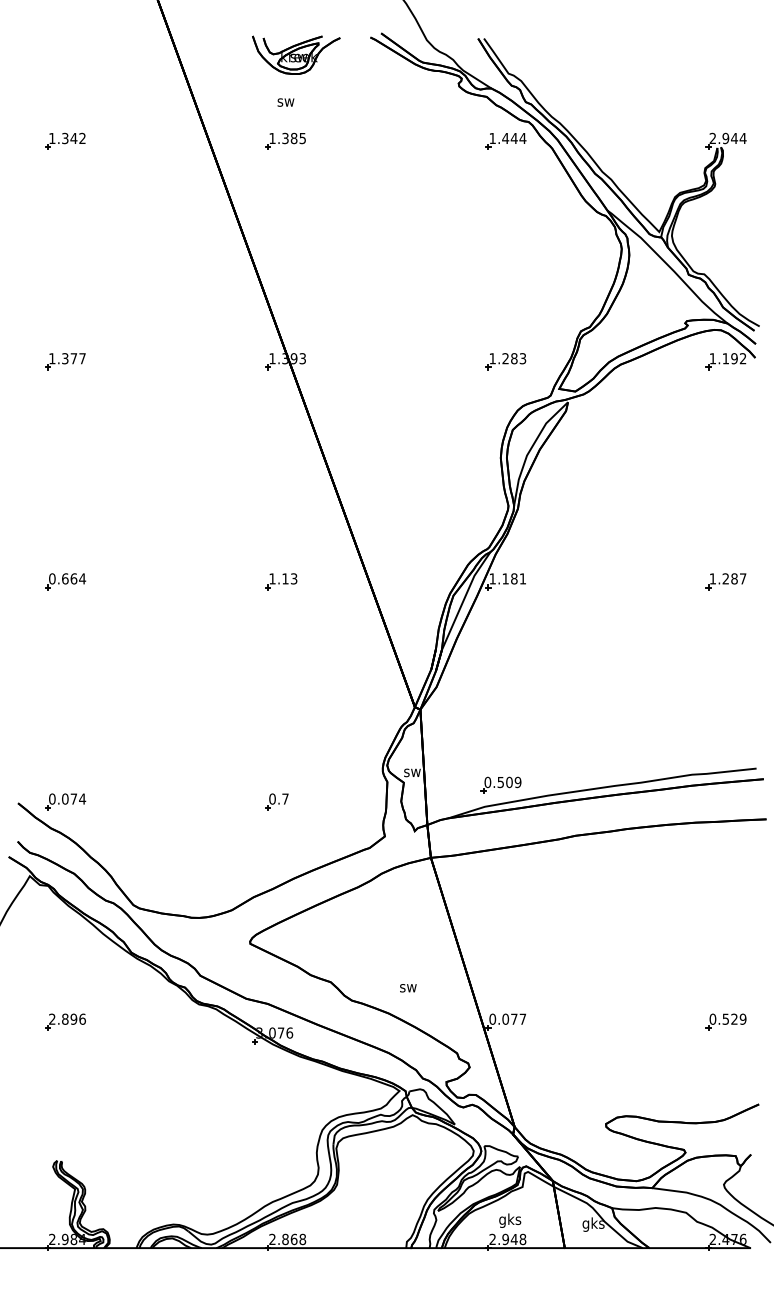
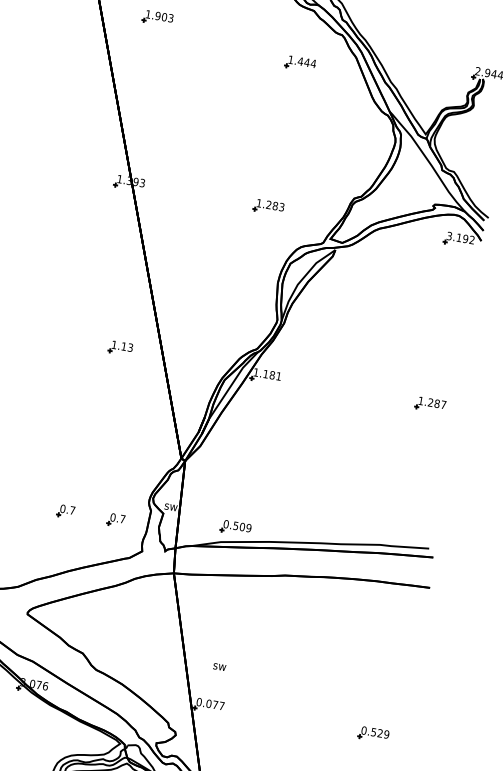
text: (293, 137) -> (164, 16), 1.385 -> 1.903
part: (505, 141) -> (300, 63), moved
text: (712, 358) -> (449, 235), 1.192 -> 3.192
part: (505, 361) -> (268, 207), moved
part: (281, 581) -> (120, 348), moved
part: (343, 801) -> (115, 519), added
text: (408, 988) -> (219, 667), moved

